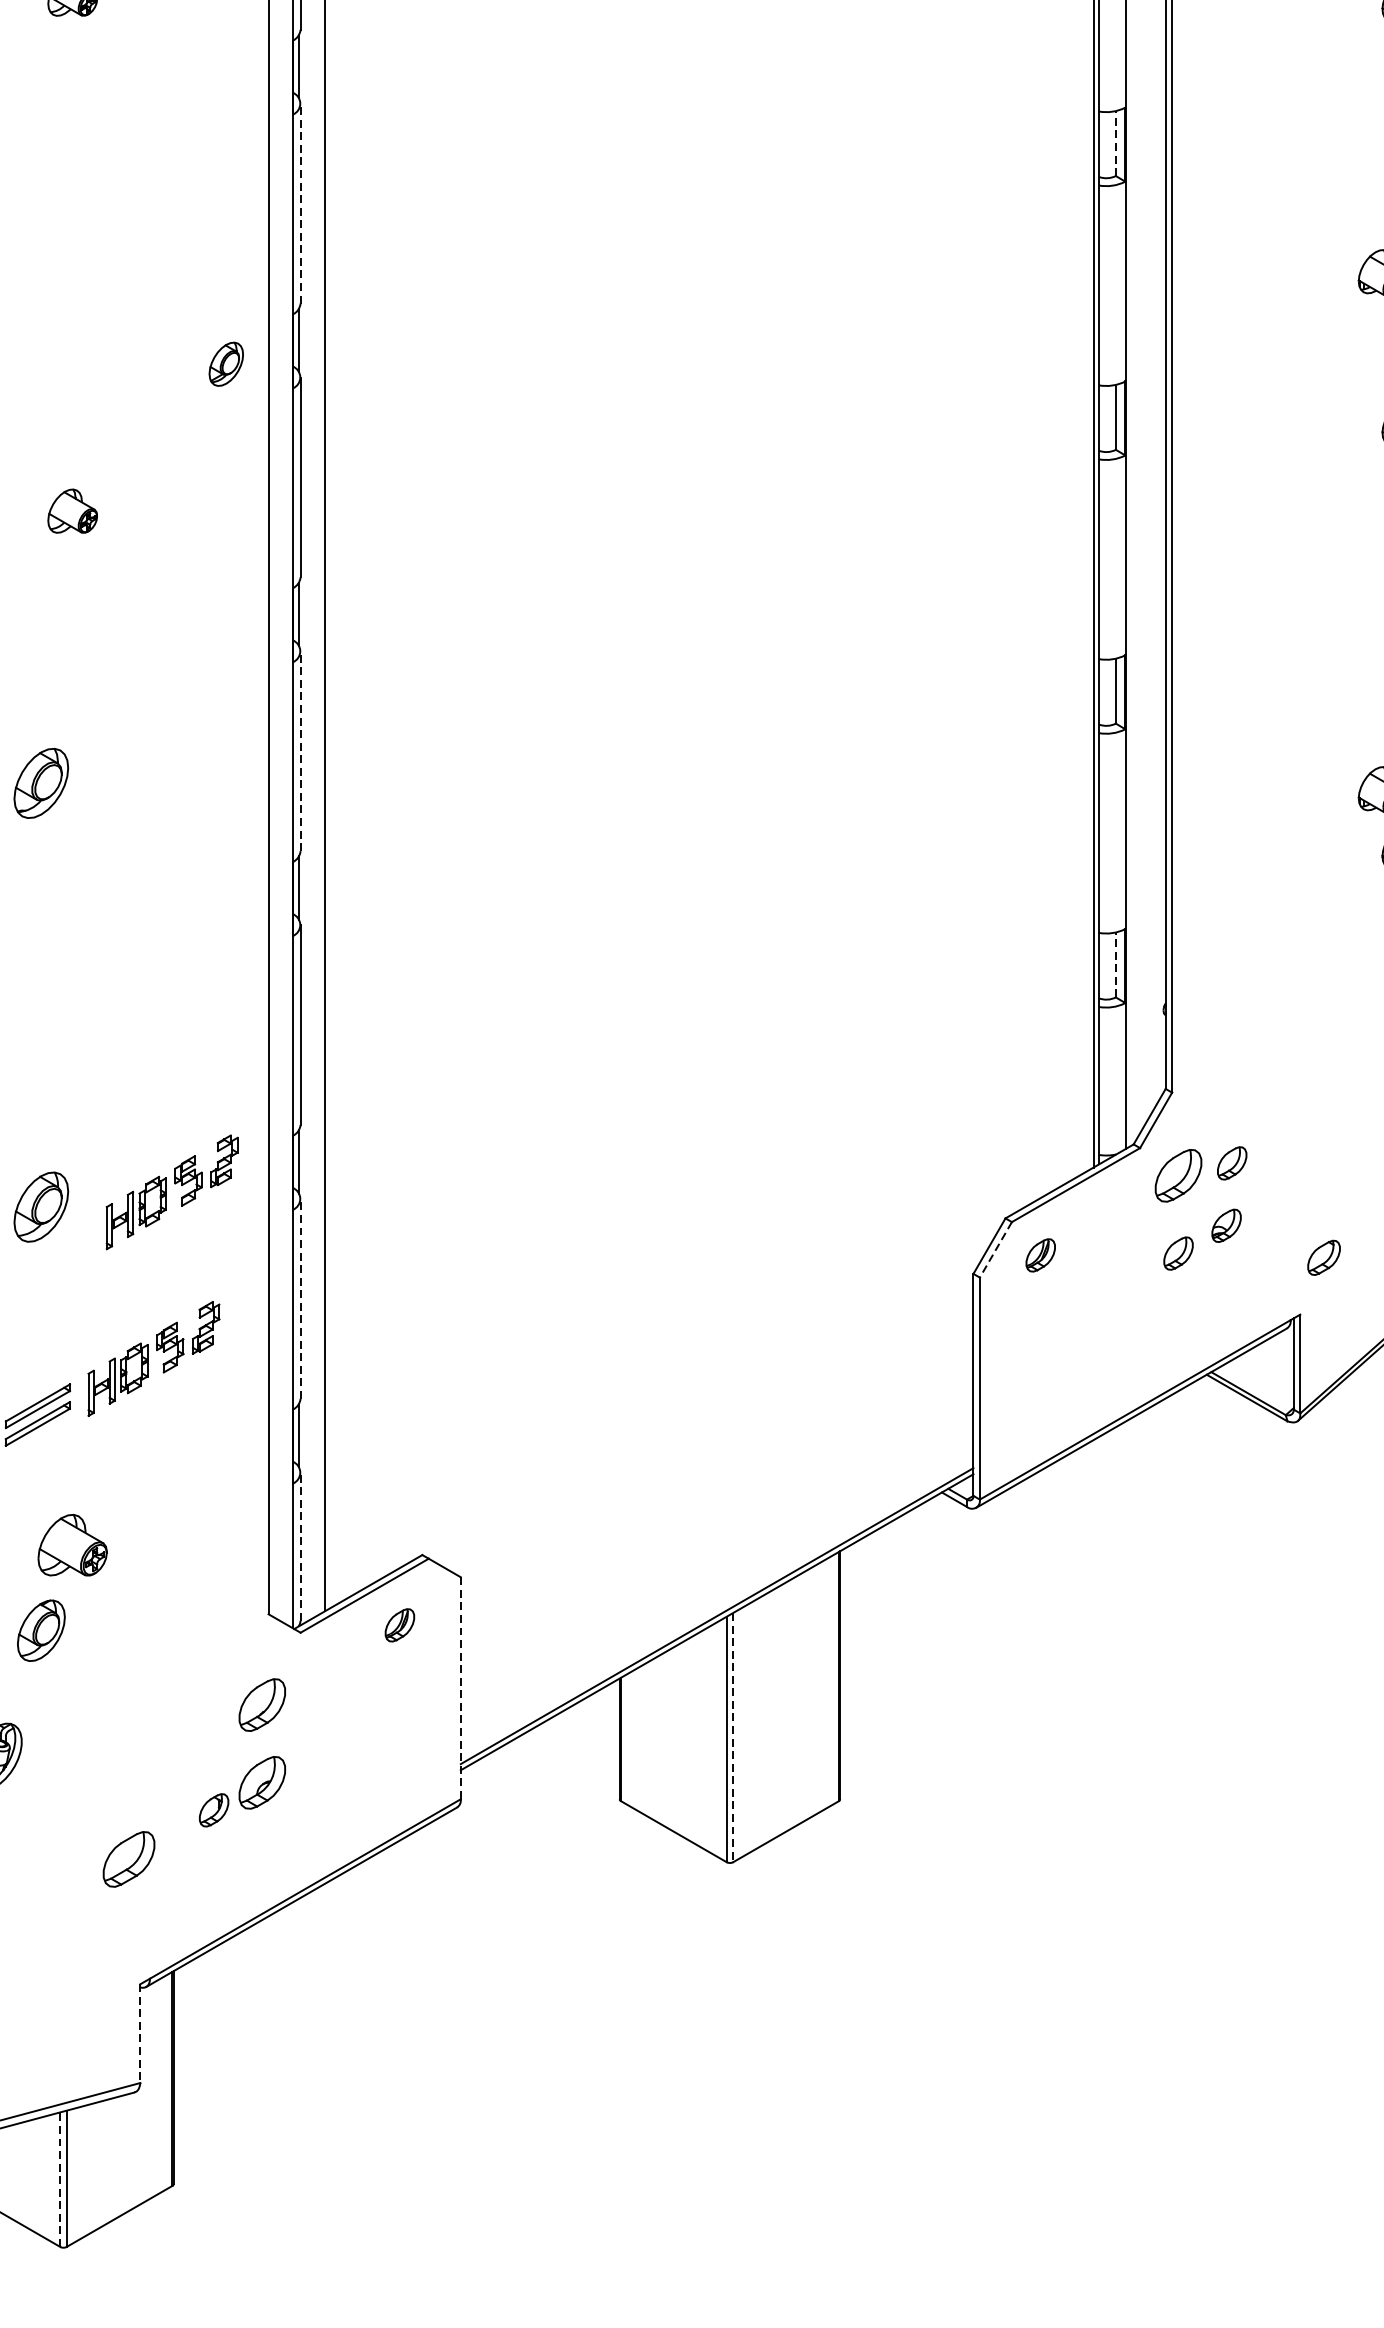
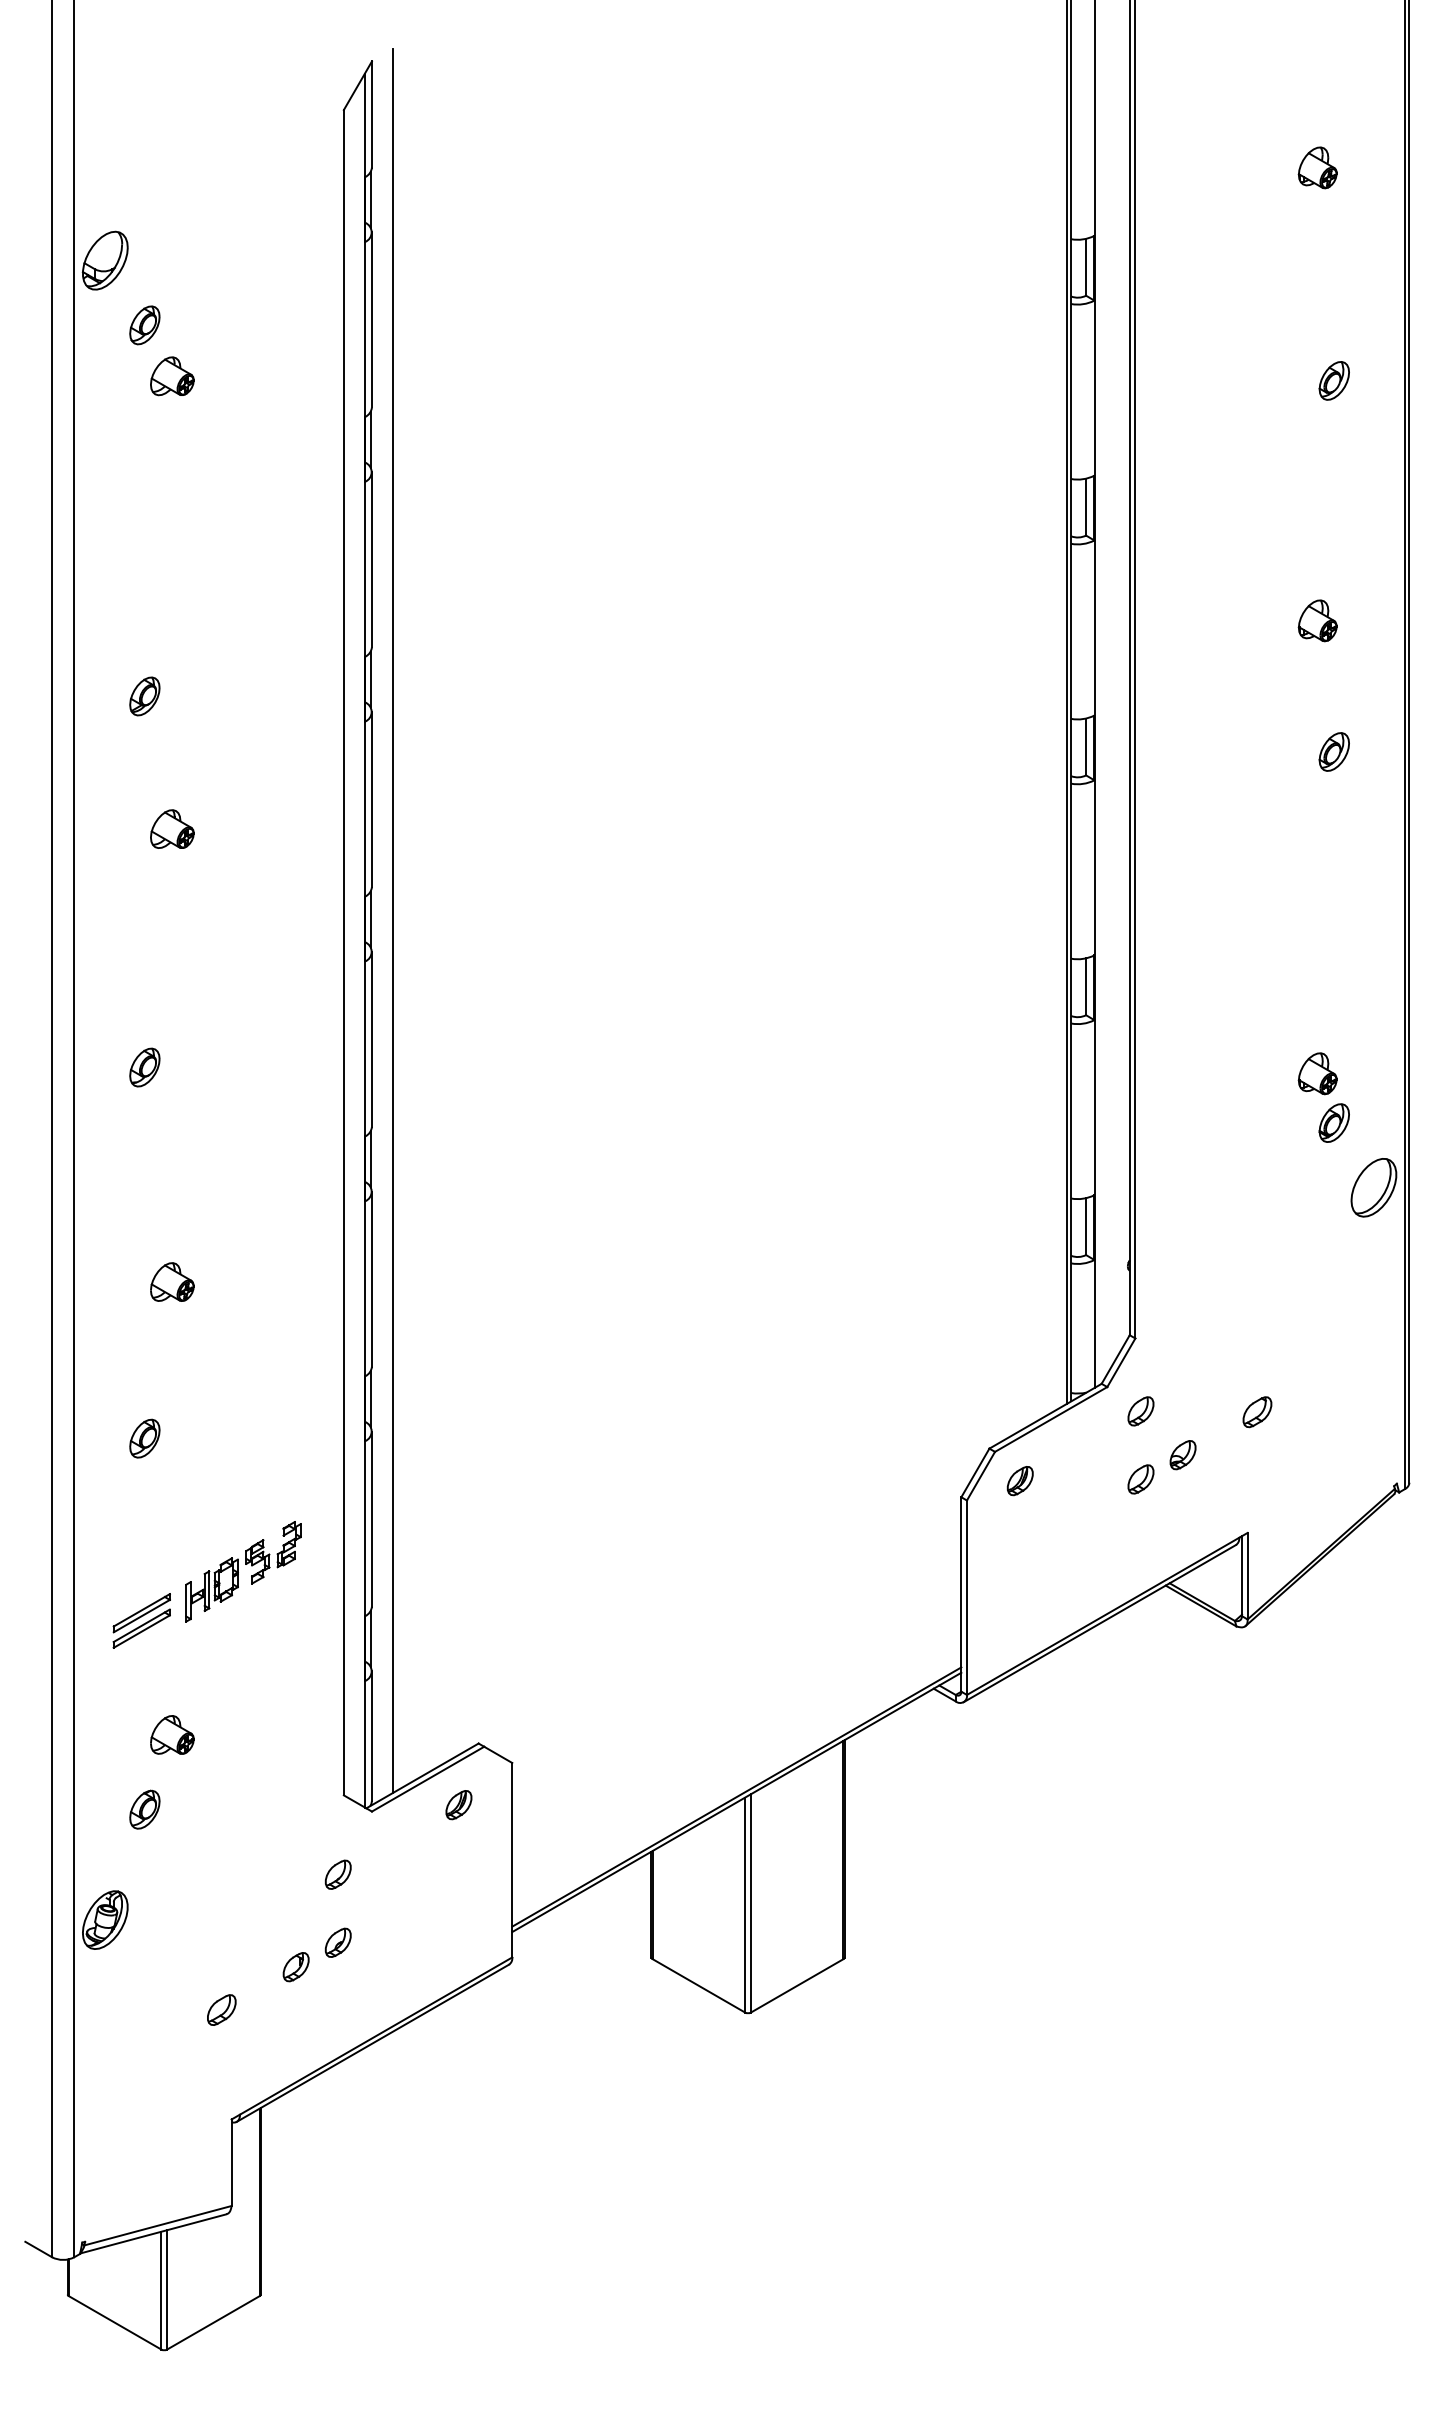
line: (1116, 142) -> (1086, 506), dashed -> solid
line: (300, 203) -> (371, 559), dashed -> solid
part: (225, 364) -> (144, 696), moved
line: (300, 751) -> (371, 1039), dashed -> solid
part: (40, 783) -> (144, 1067), size x0.62
line: (1116, 964) -> (1086, 1226), dashed -> solid
part: (72, 1027) -> (172, 1281), added
part: (1231, 1163) -> (1187, 1400), removed
part: (1177, 1176) -> (1140, 1411), size x0.62
part: (172, 1191) -> (259, 1425), removed
part: (40, 1206) -> (144, 1438), size x0.62
line: (995, 1250) -> (980, 1476), dashed -> solid
part: (1324, 1258) -> (1257, 1412), moved
line: (300, 1299) -> (371, 1519), dashed -> solid
part: (72, 1544) -> (172, 1734), size x0.71
line: (300, 1547) -> (371, 1736), dashed -> solid
part: (40, 1630) -> (144, 1809), size x0.71
line: (461, 1688) -> (512, 1860), dashed -> solid
part: (261, 1704) -> (337, 1874), size x0.62
line: (732, 1737) -> (750, 1903), dashed -> solid
part: (261, 1782) -> (337, 1942), size x0.62
part: (128, 1858) -> (221, 2009), size x0.62
line: (140, 2034) -> (231, 2163), dashed -> solid
line: (60, 2179) -> (161, 2290), dashed -> solid

